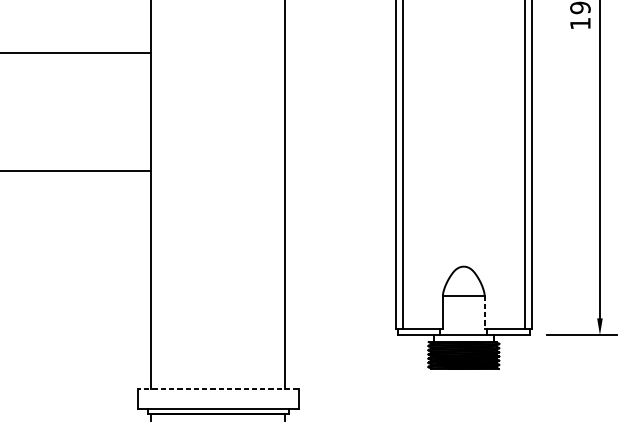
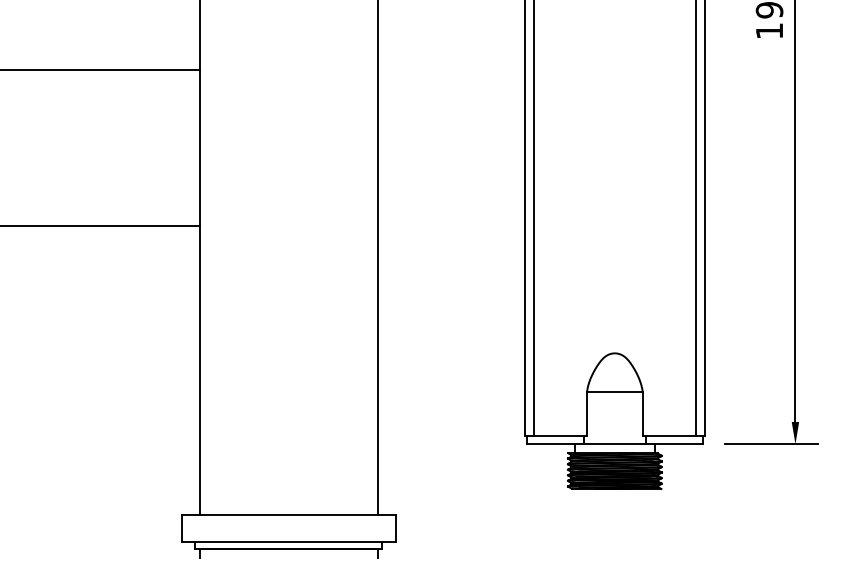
line: (484, 312) -> (642, 413), dashed -> solid
line: (217, 388) -> (288, 515), dashed -> solid

